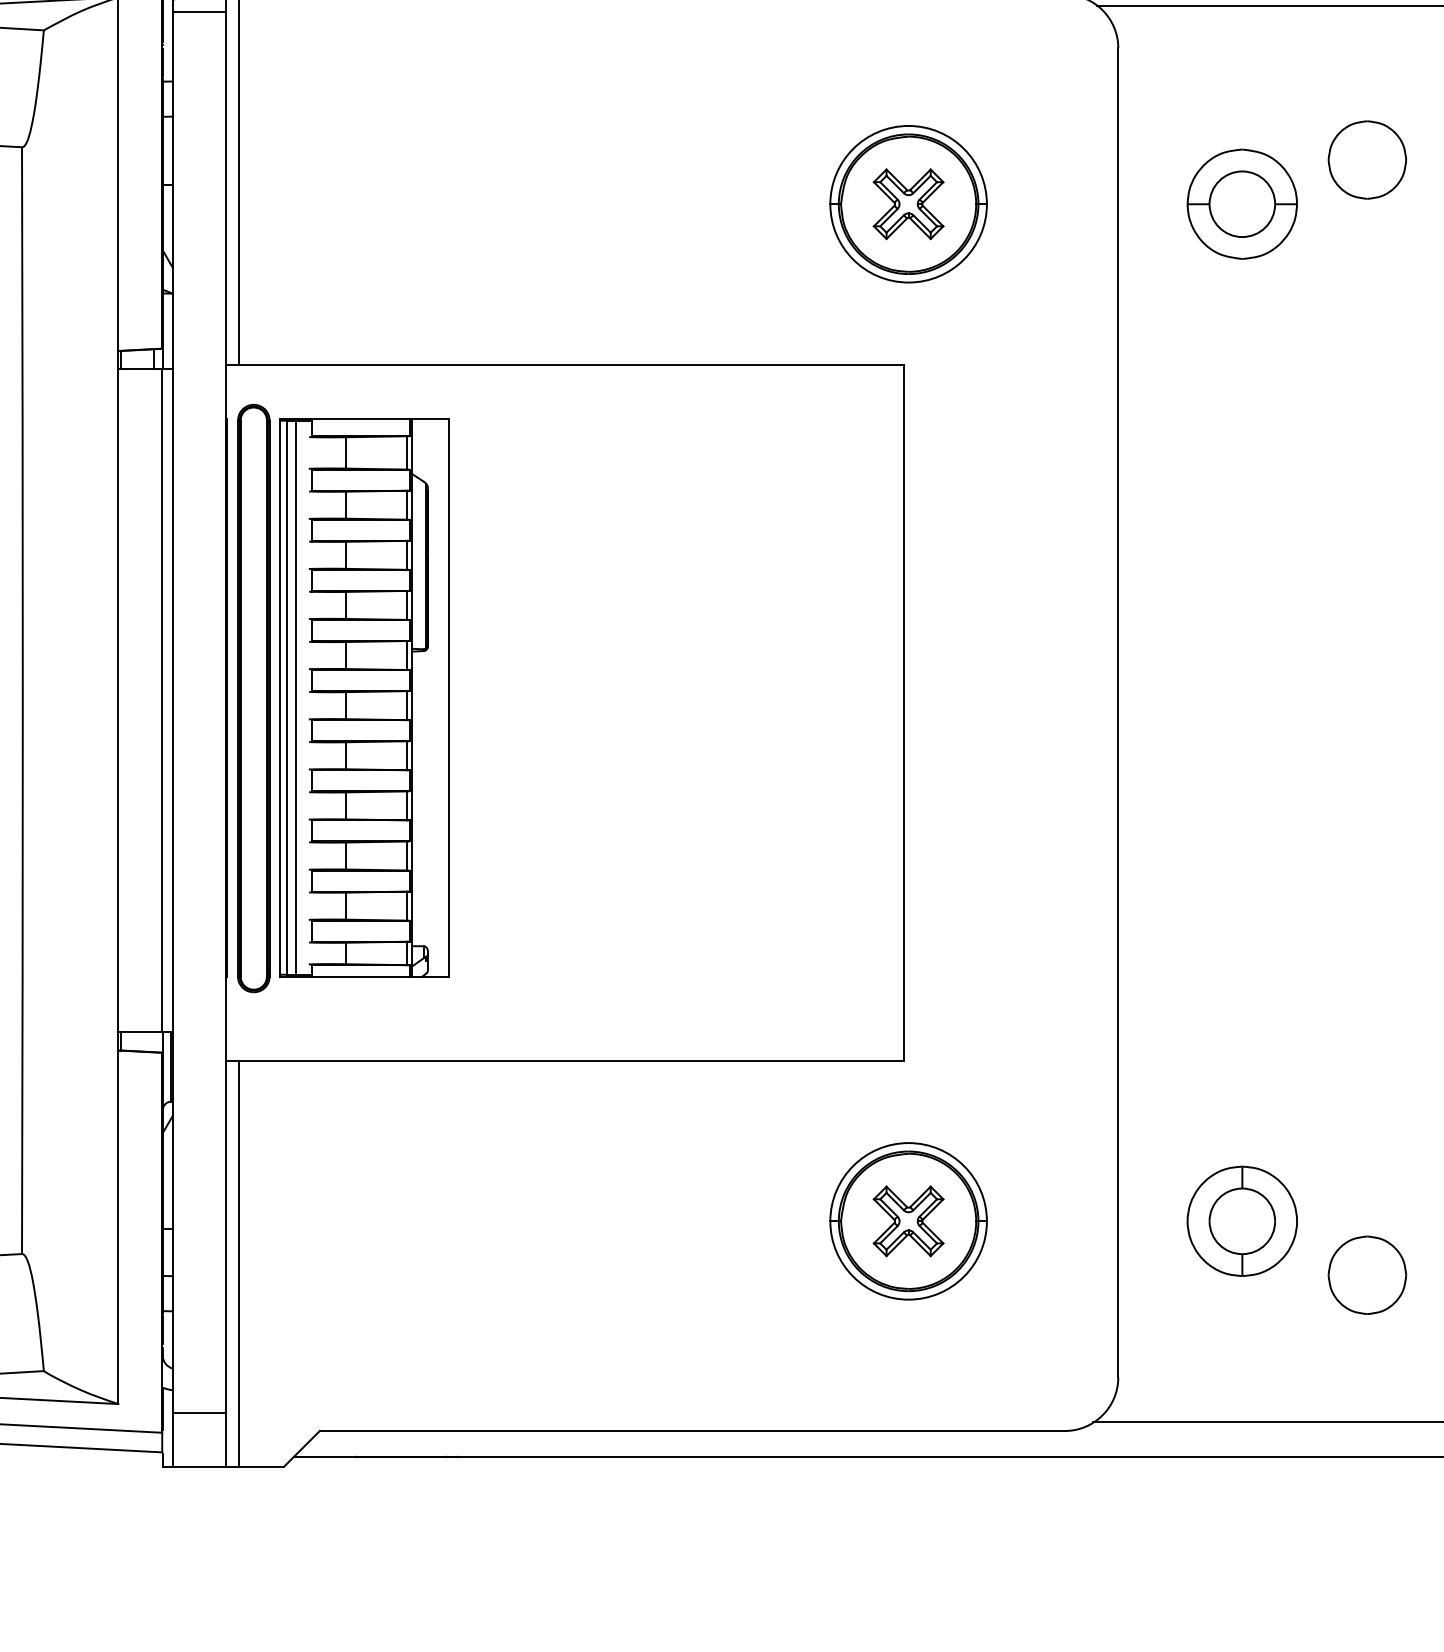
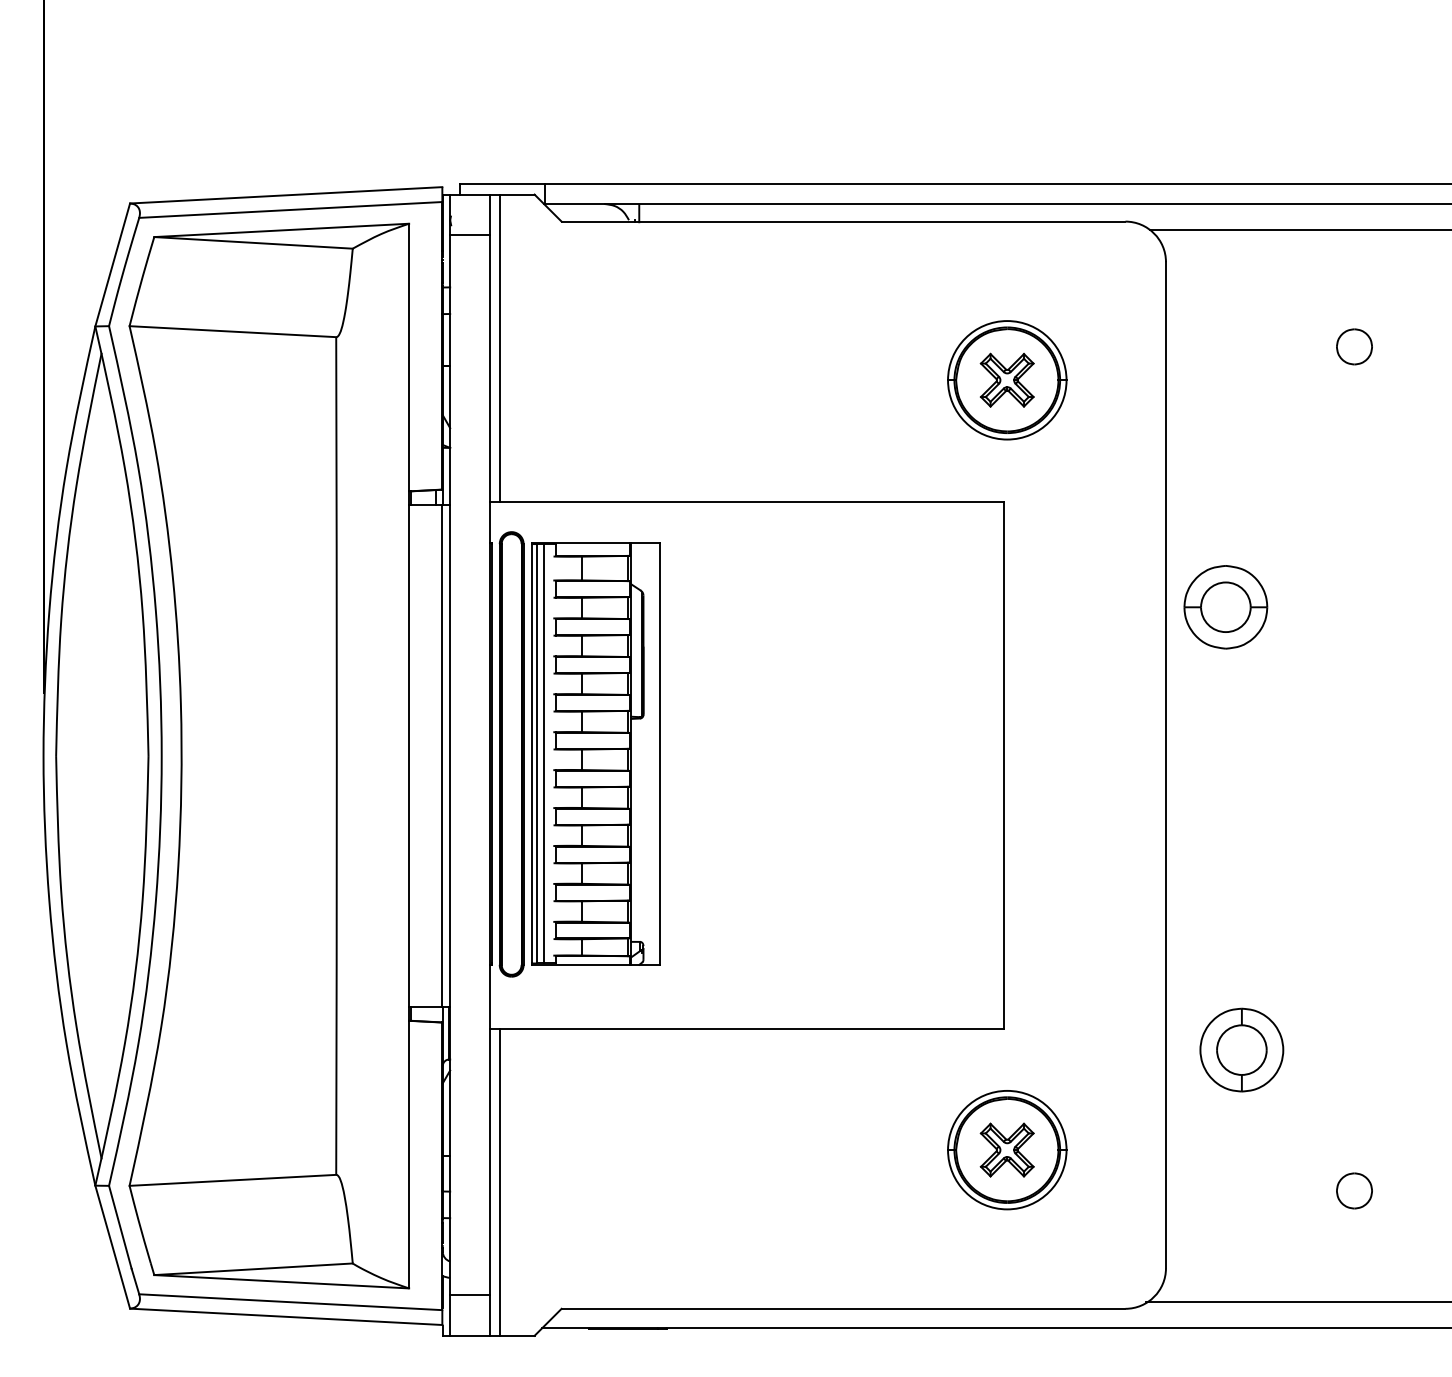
part: (1367, 159) -> (1354, 346), size x0.6
part: (1241, 204) -> (1225, 607), moved
part: (1241, 1220) -> (1241, 1049), moved
part: (1367, 1274) -> (1354, 1190), size x0.6

